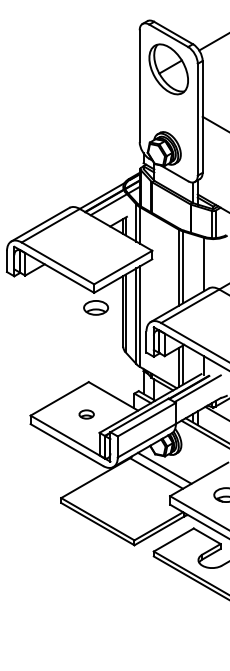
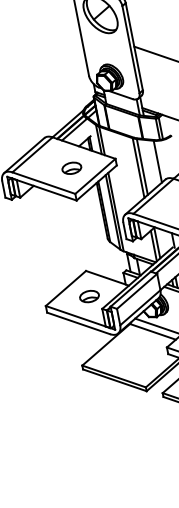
part: (95, 307) -> (71, 168), moved
part: (86, 414) -> (89, 296), size x1.67

